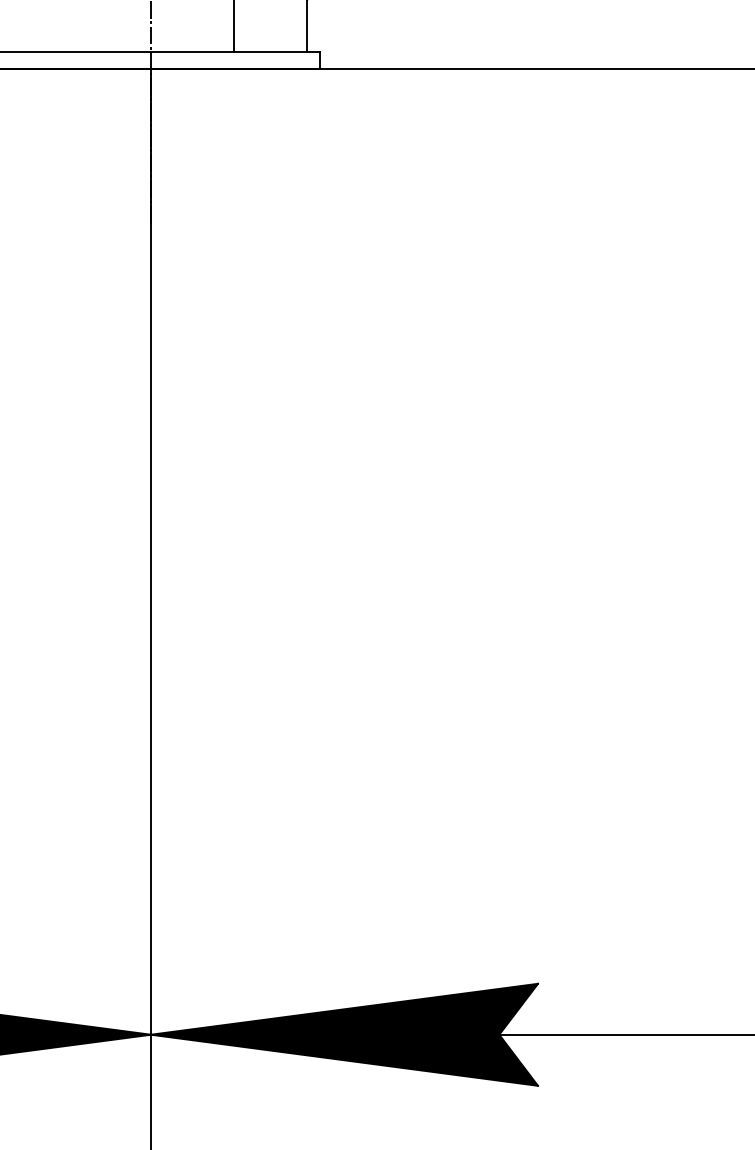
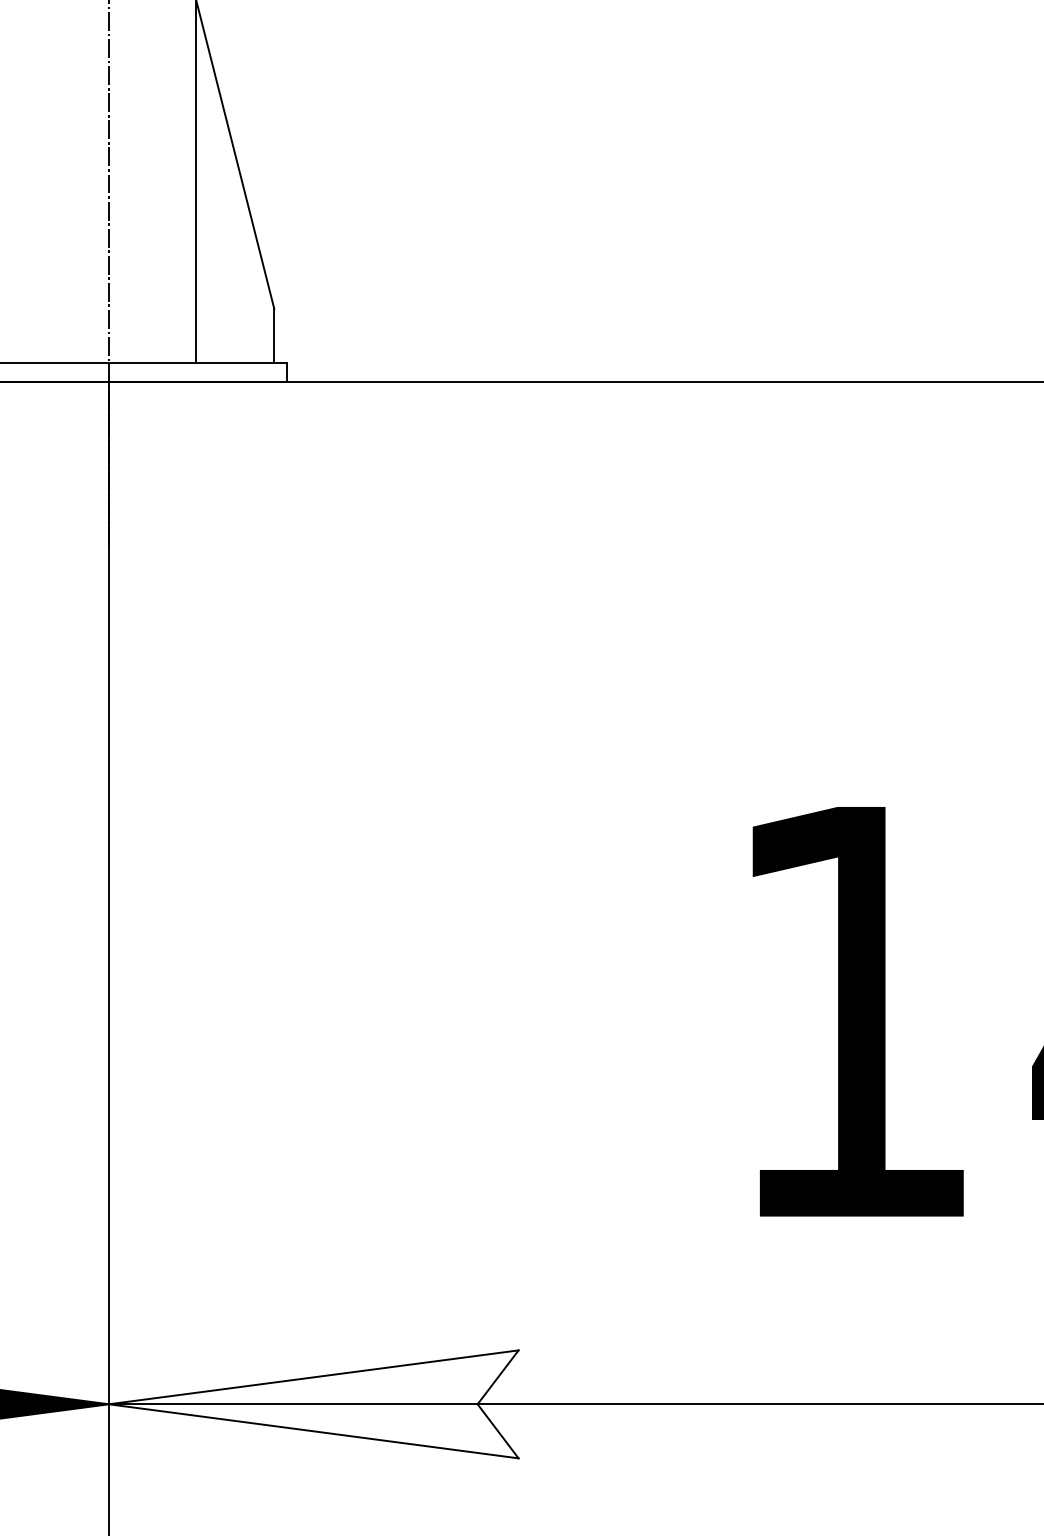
fill: (344, 1034) -> (313, 1404), removed

